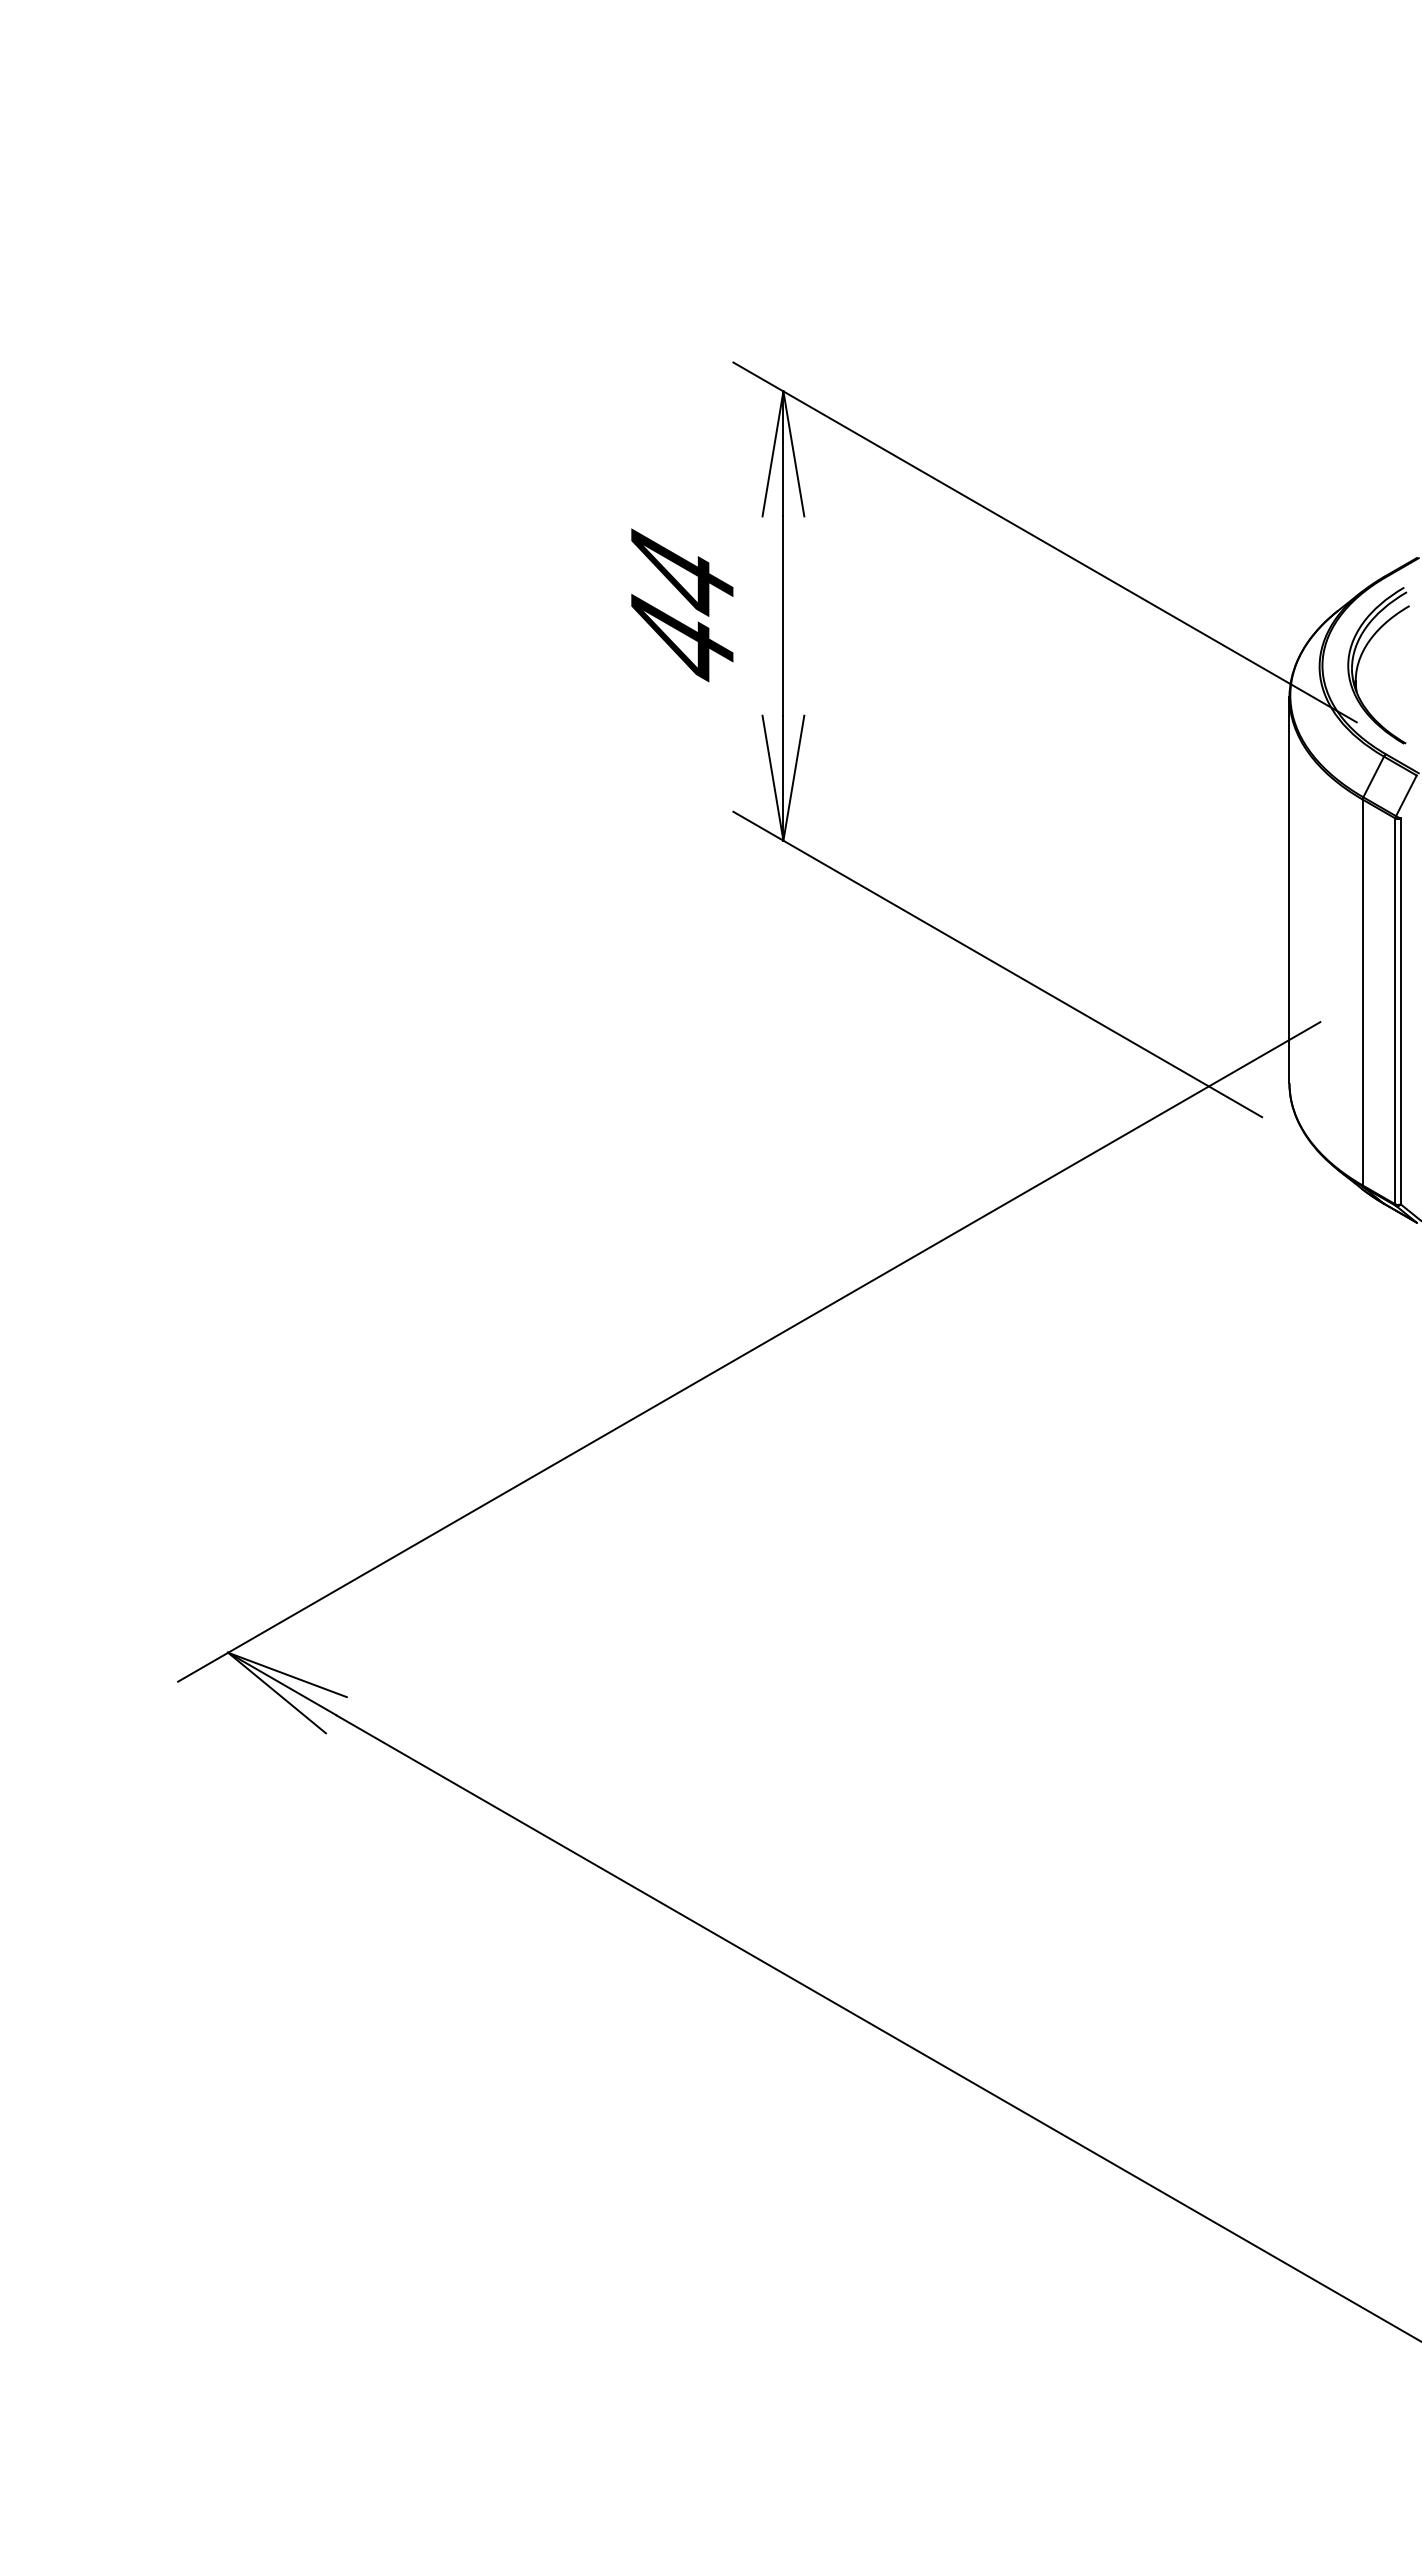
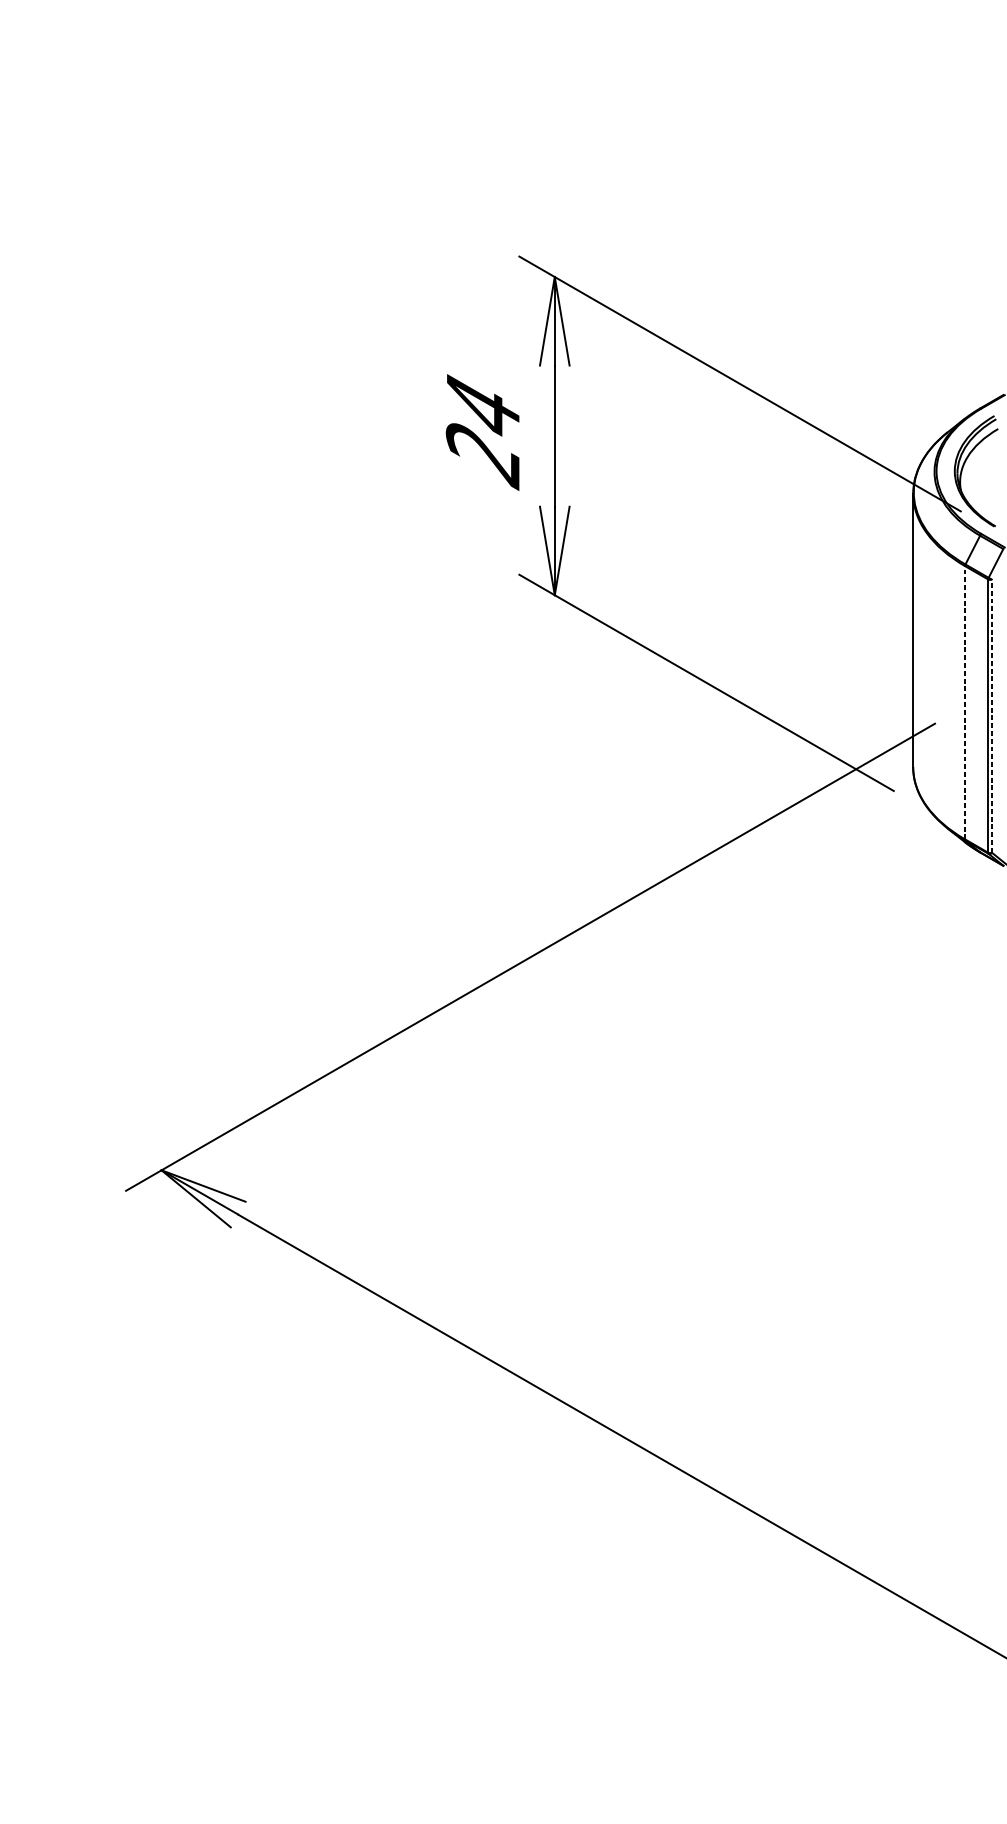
text: (681, 643) -> (482, 455), 44 -> 24
line: (1362, 992) -> (964, 702), solid -> dashed
line: (1400, 1011) -> (991, 716), solid -> dashed

